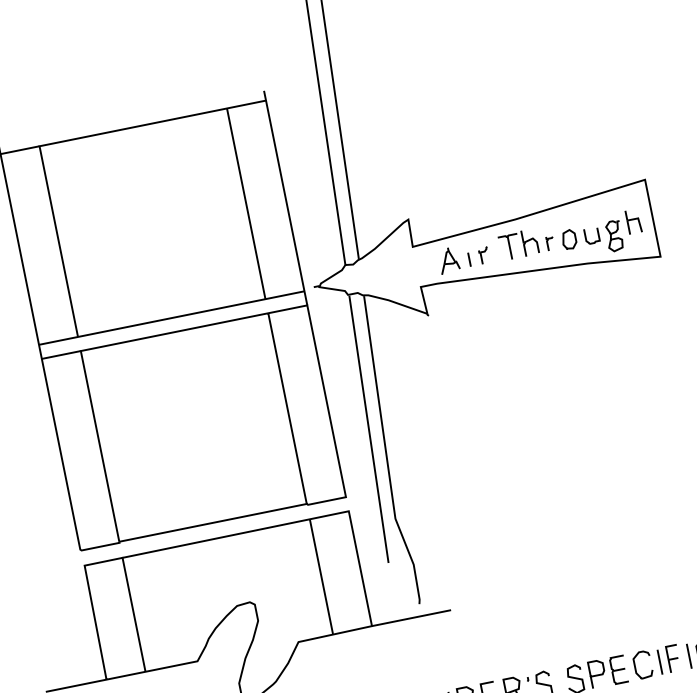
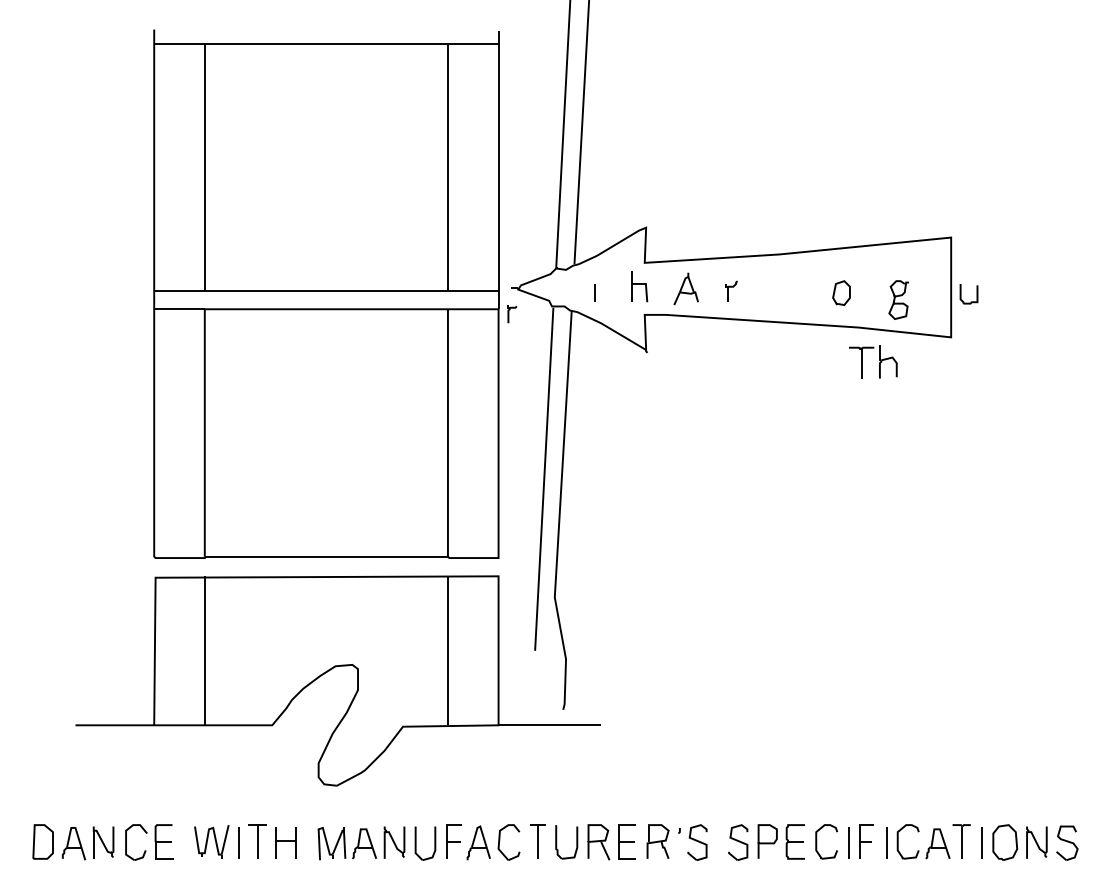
part: (633, 221) -> (639, 286), moved
part: (586, 237) -> (961, 294), moved
part: (523, 242) -> (879, 360), moved
part: (550, 243) -> (512, 314), moved
line: (468, 259) -> (594, 292), moved

